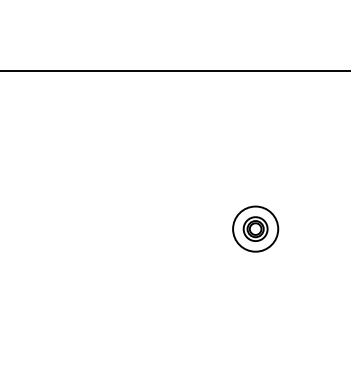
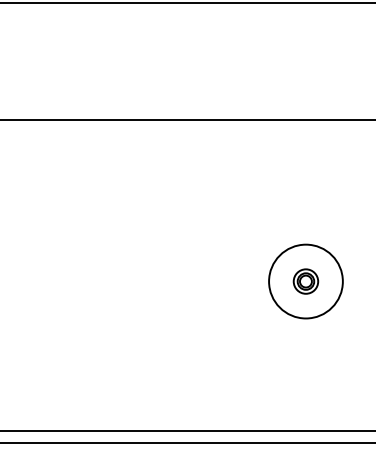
circle: (255, 229) -> (305, 281), size x1.6

